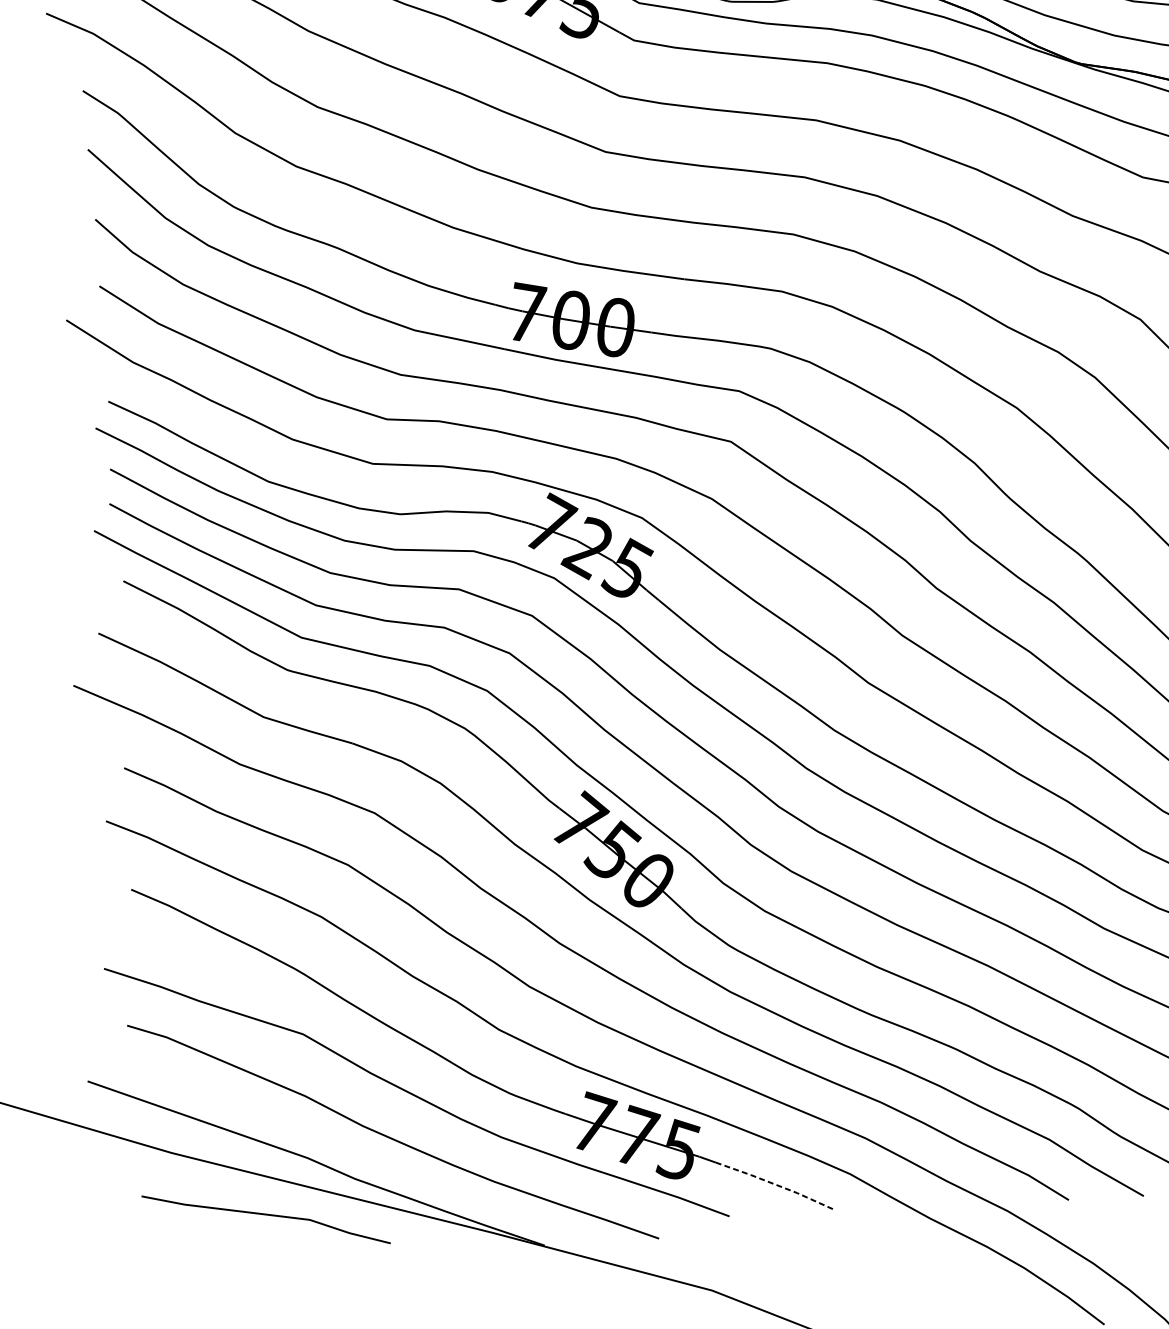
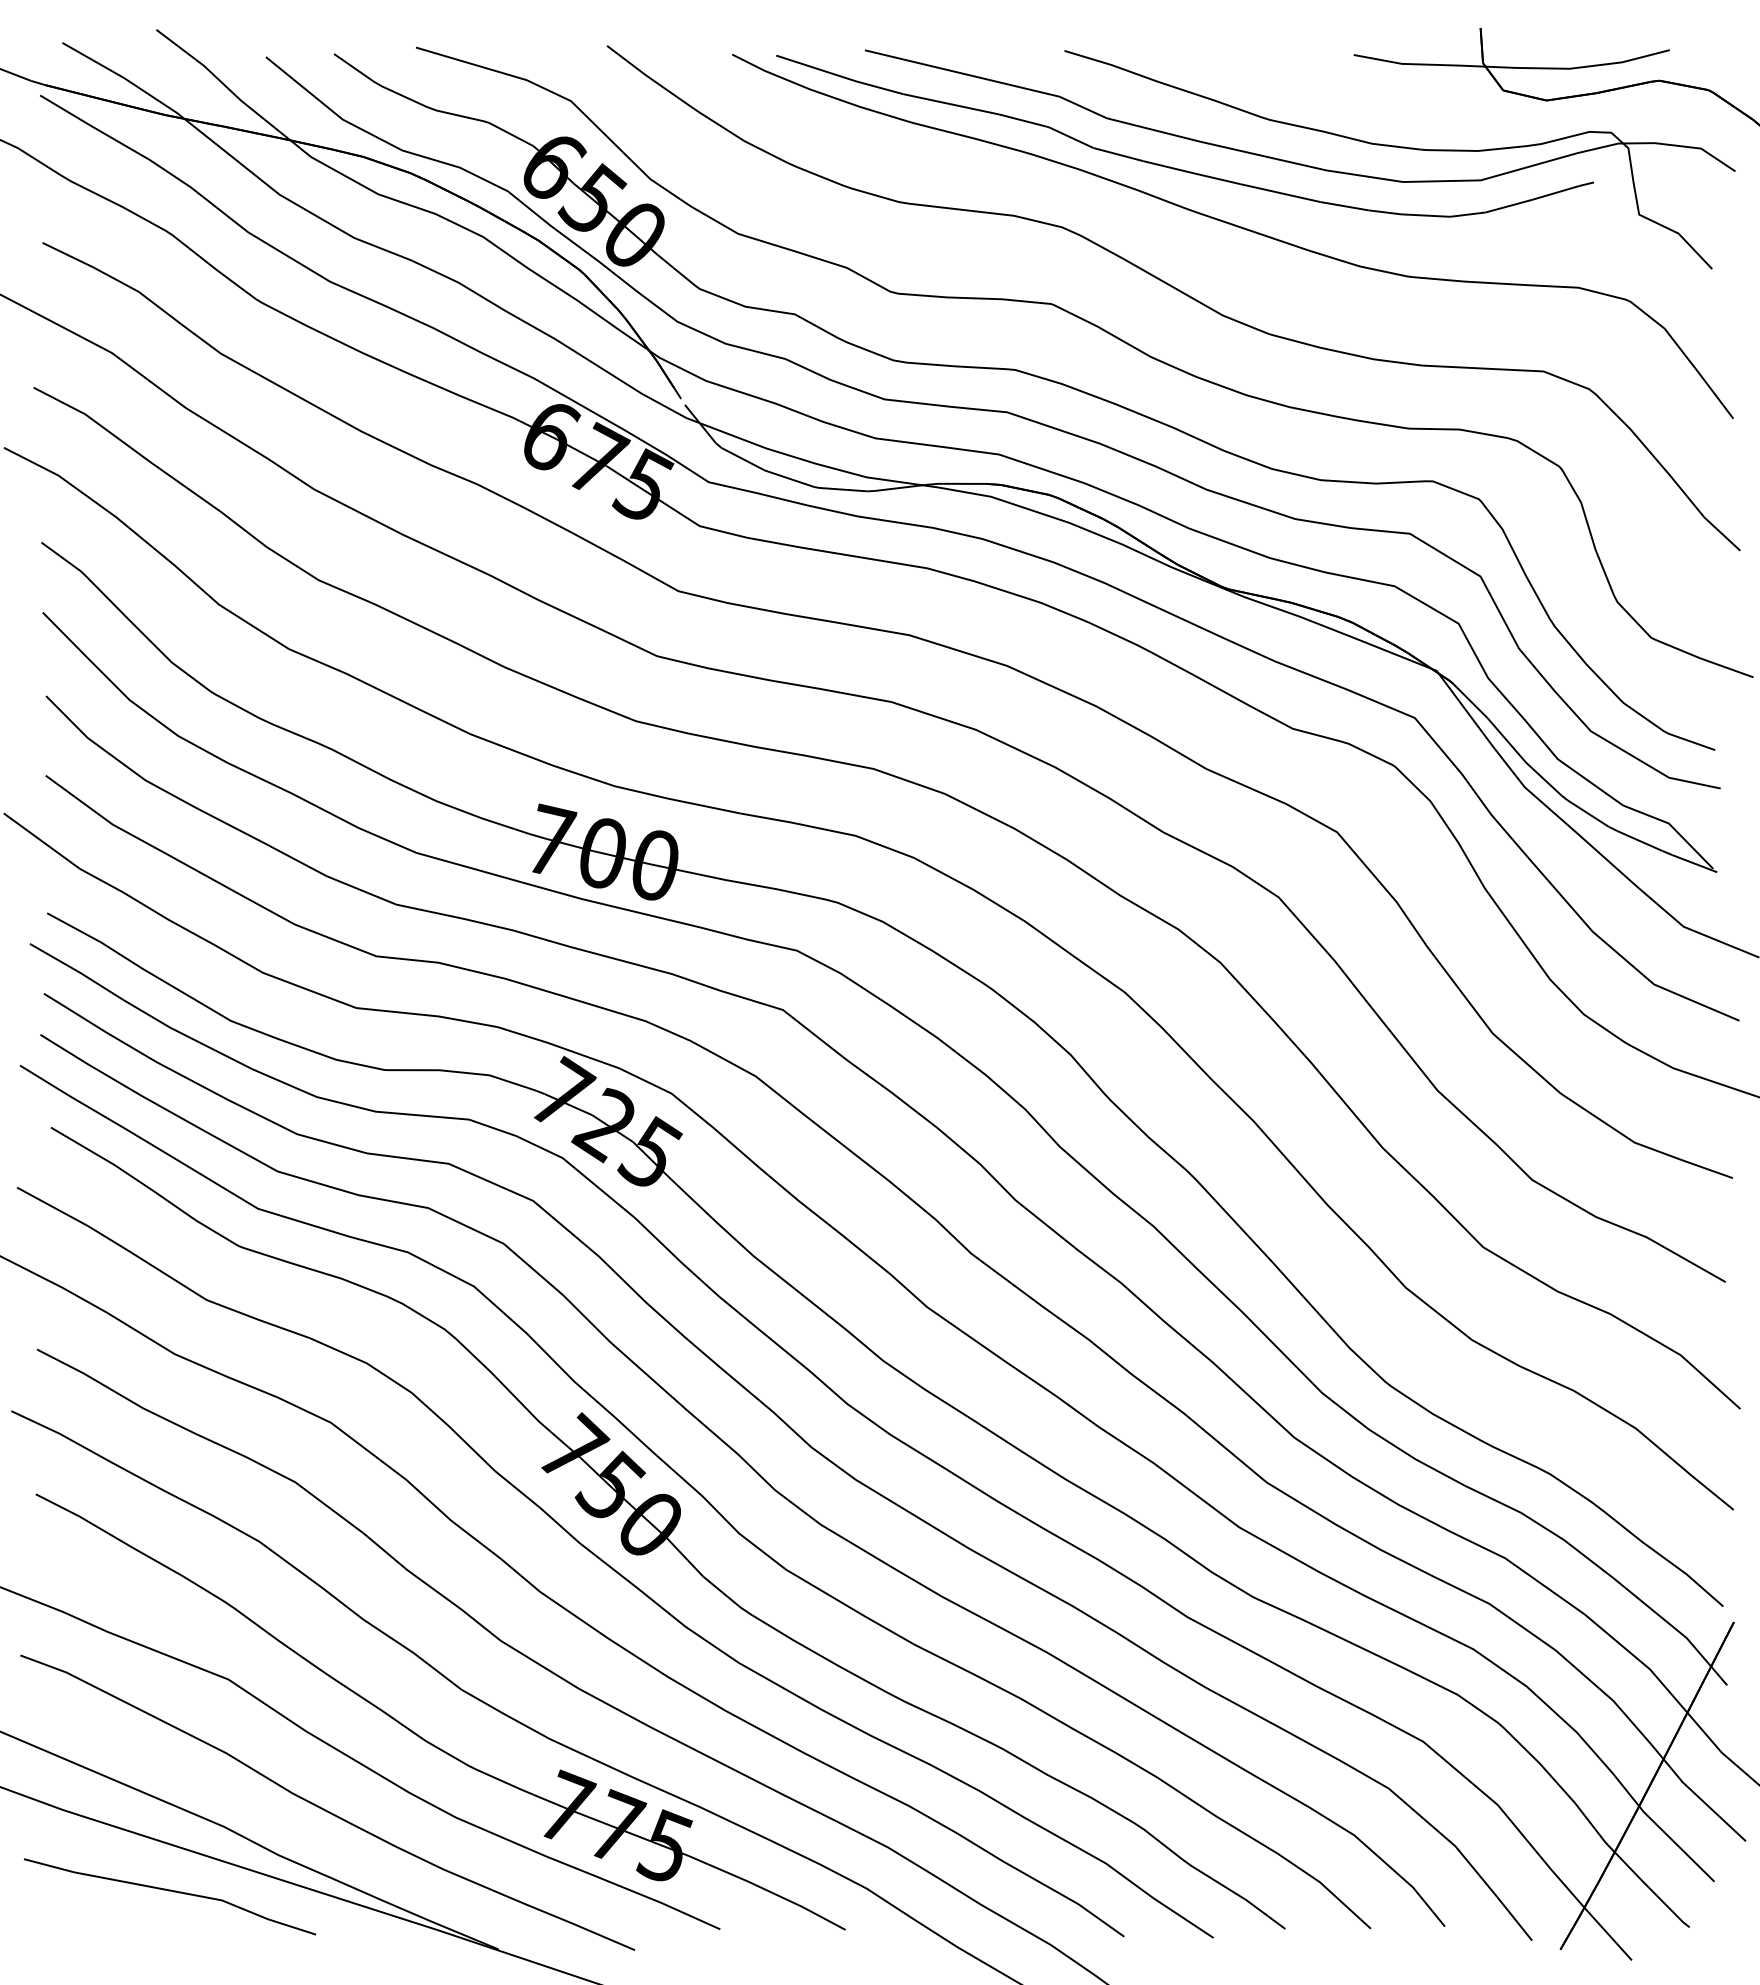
line: (775, 1184) -> (777, 1895), dashed -> solid

